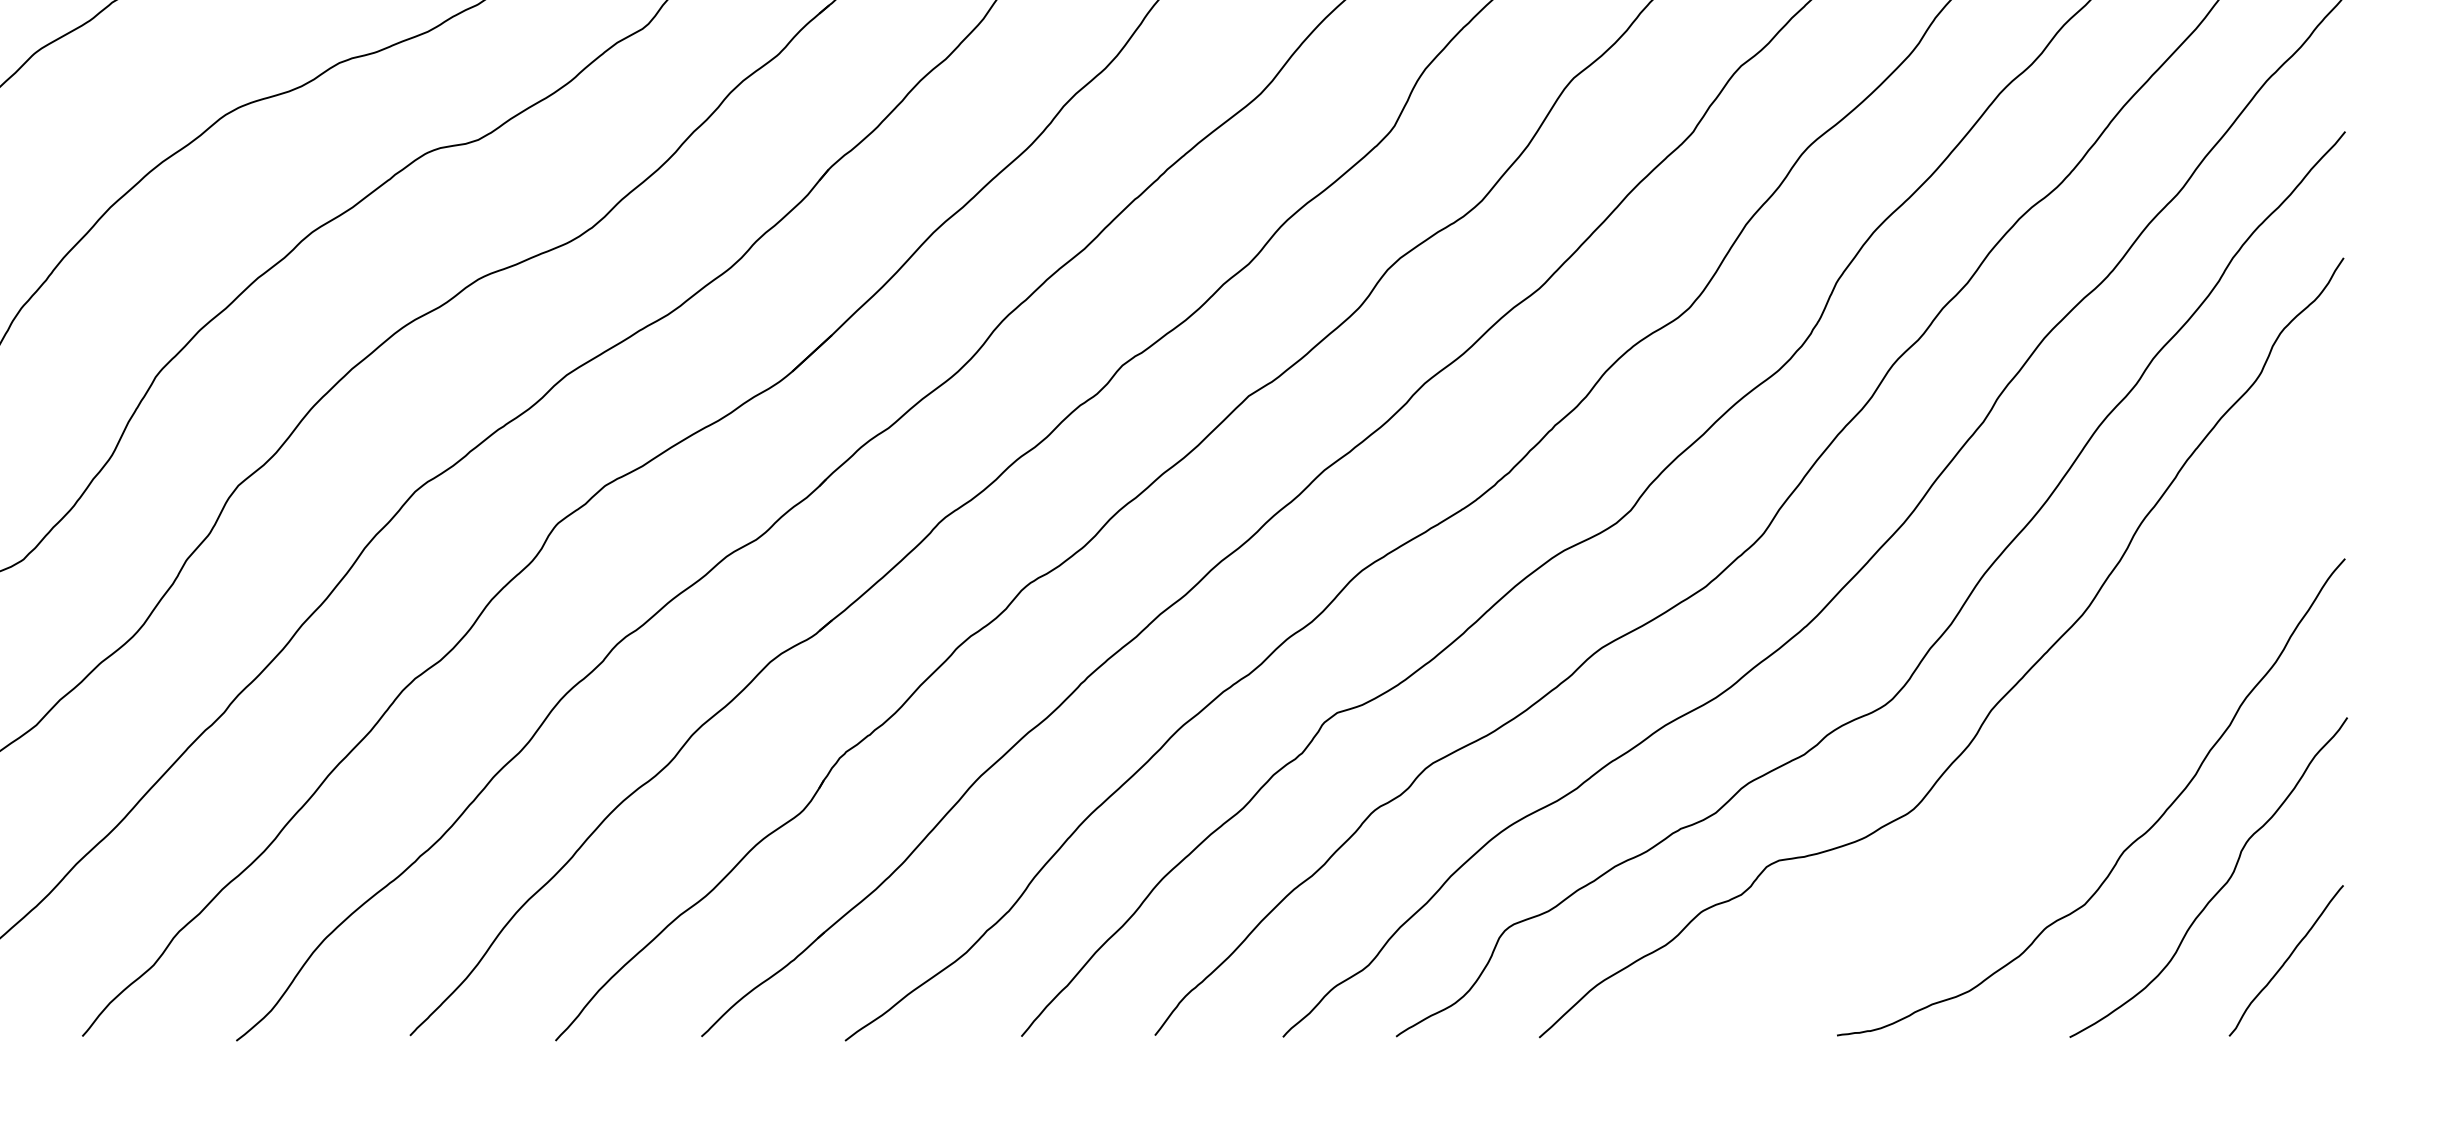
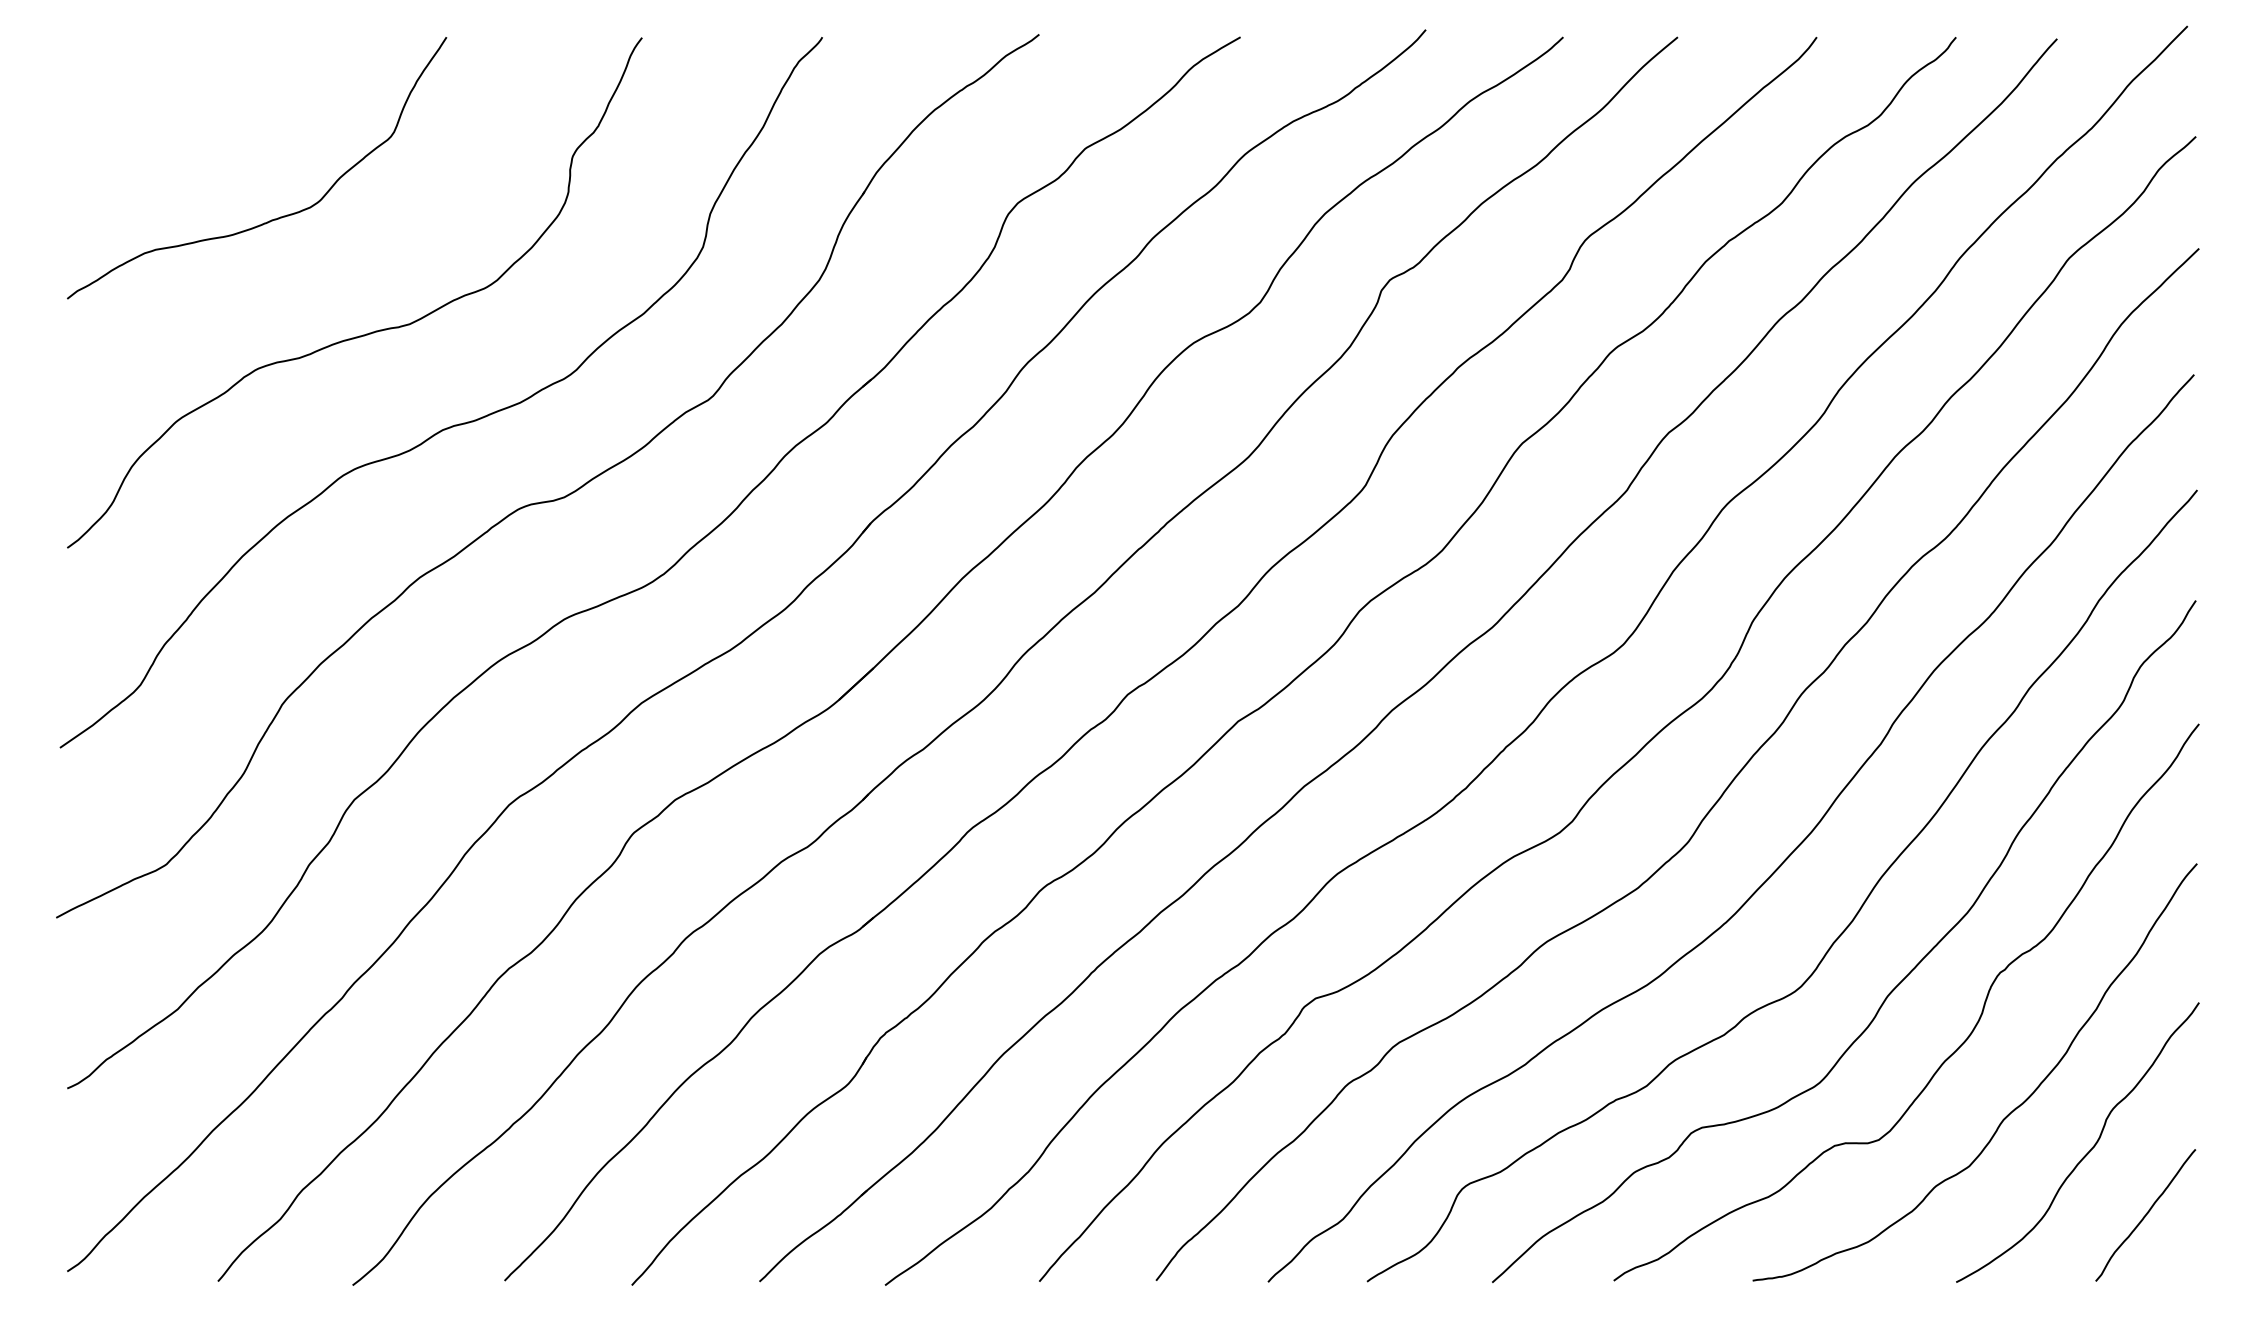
curve: (2064, 775) -> (1951, 1053), added

